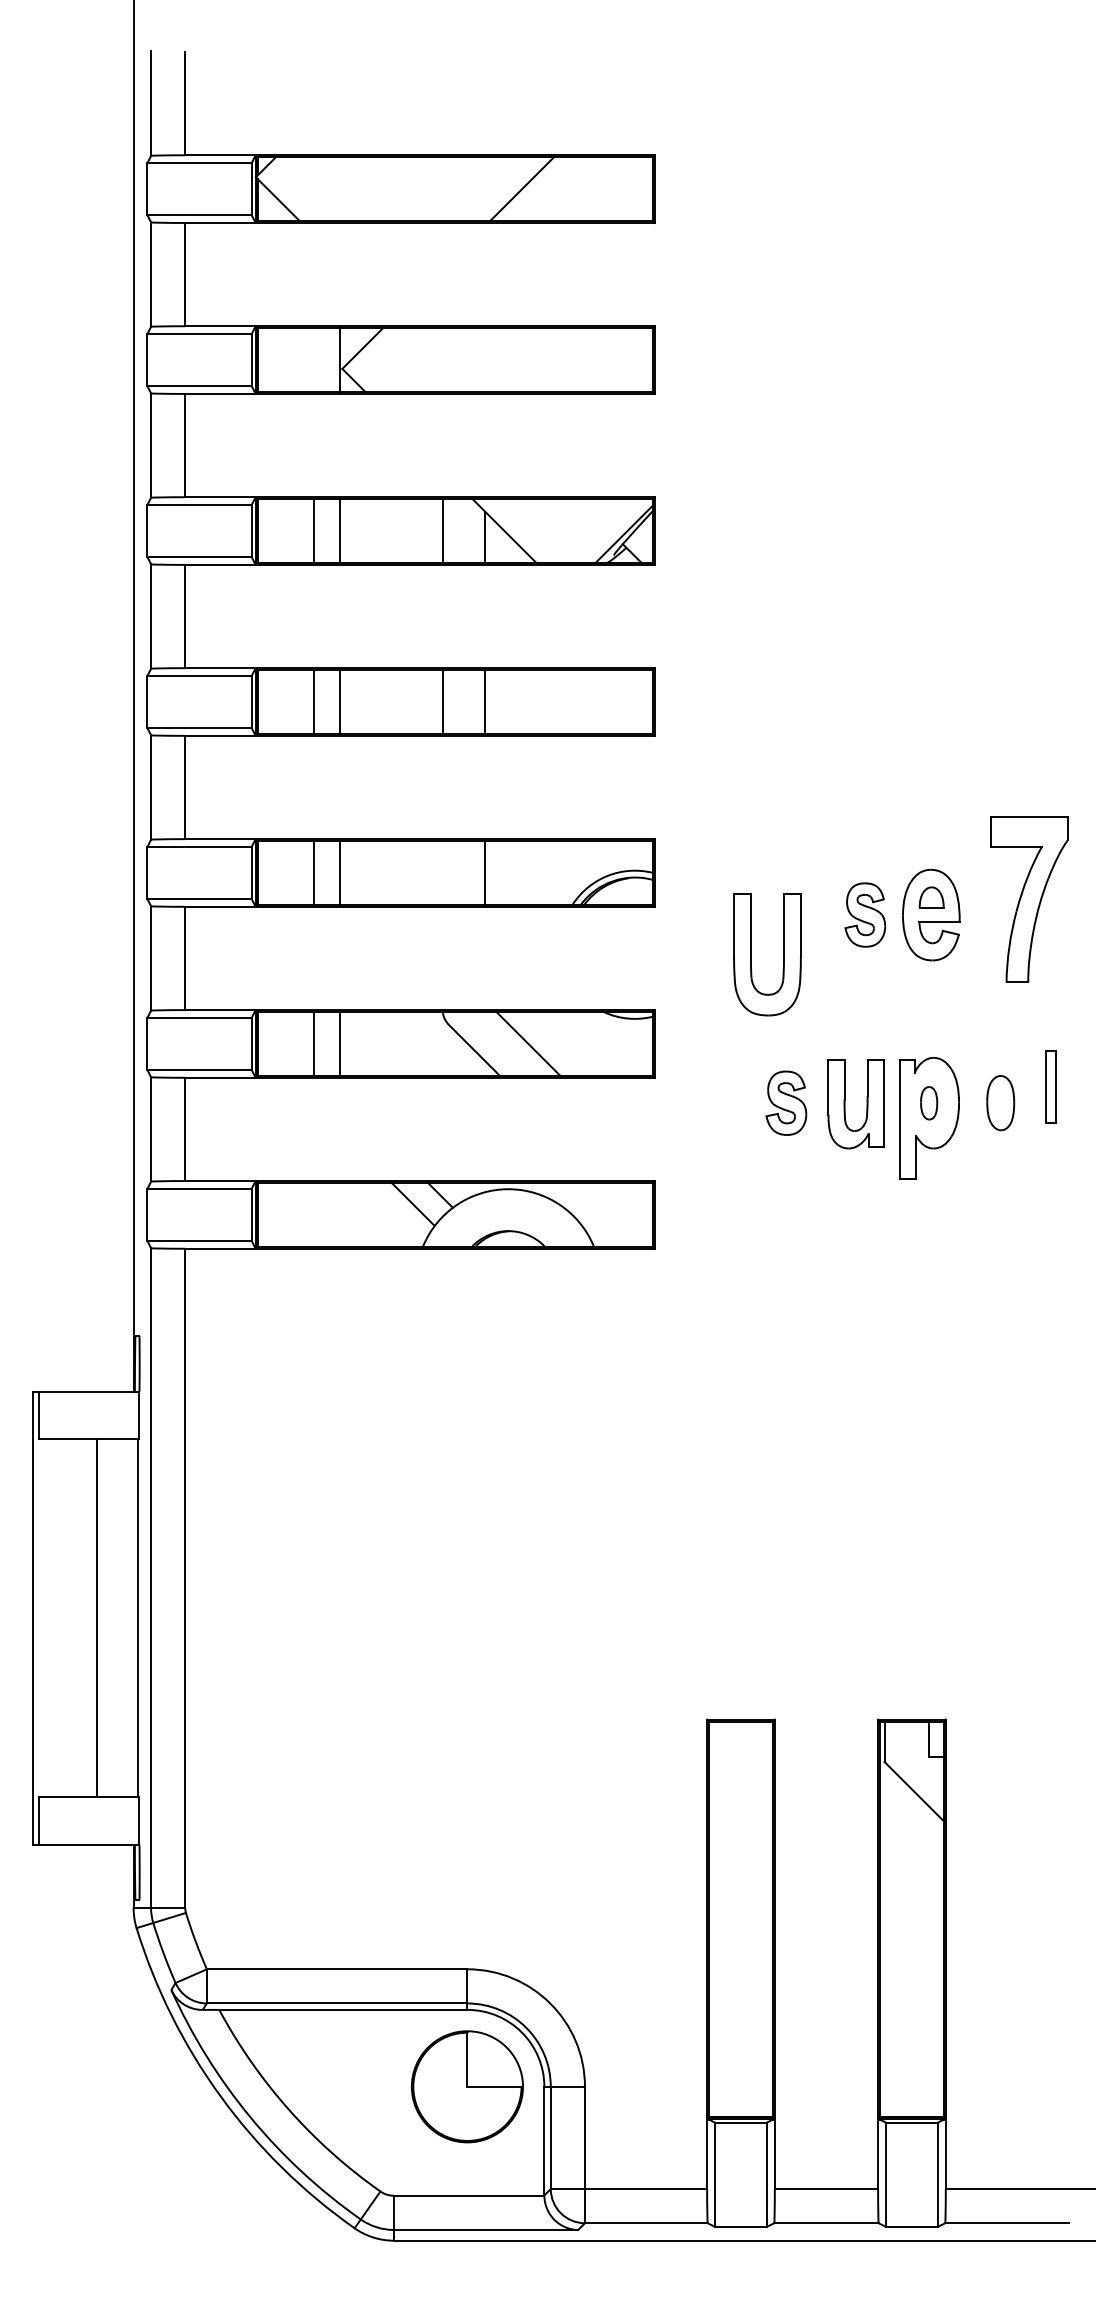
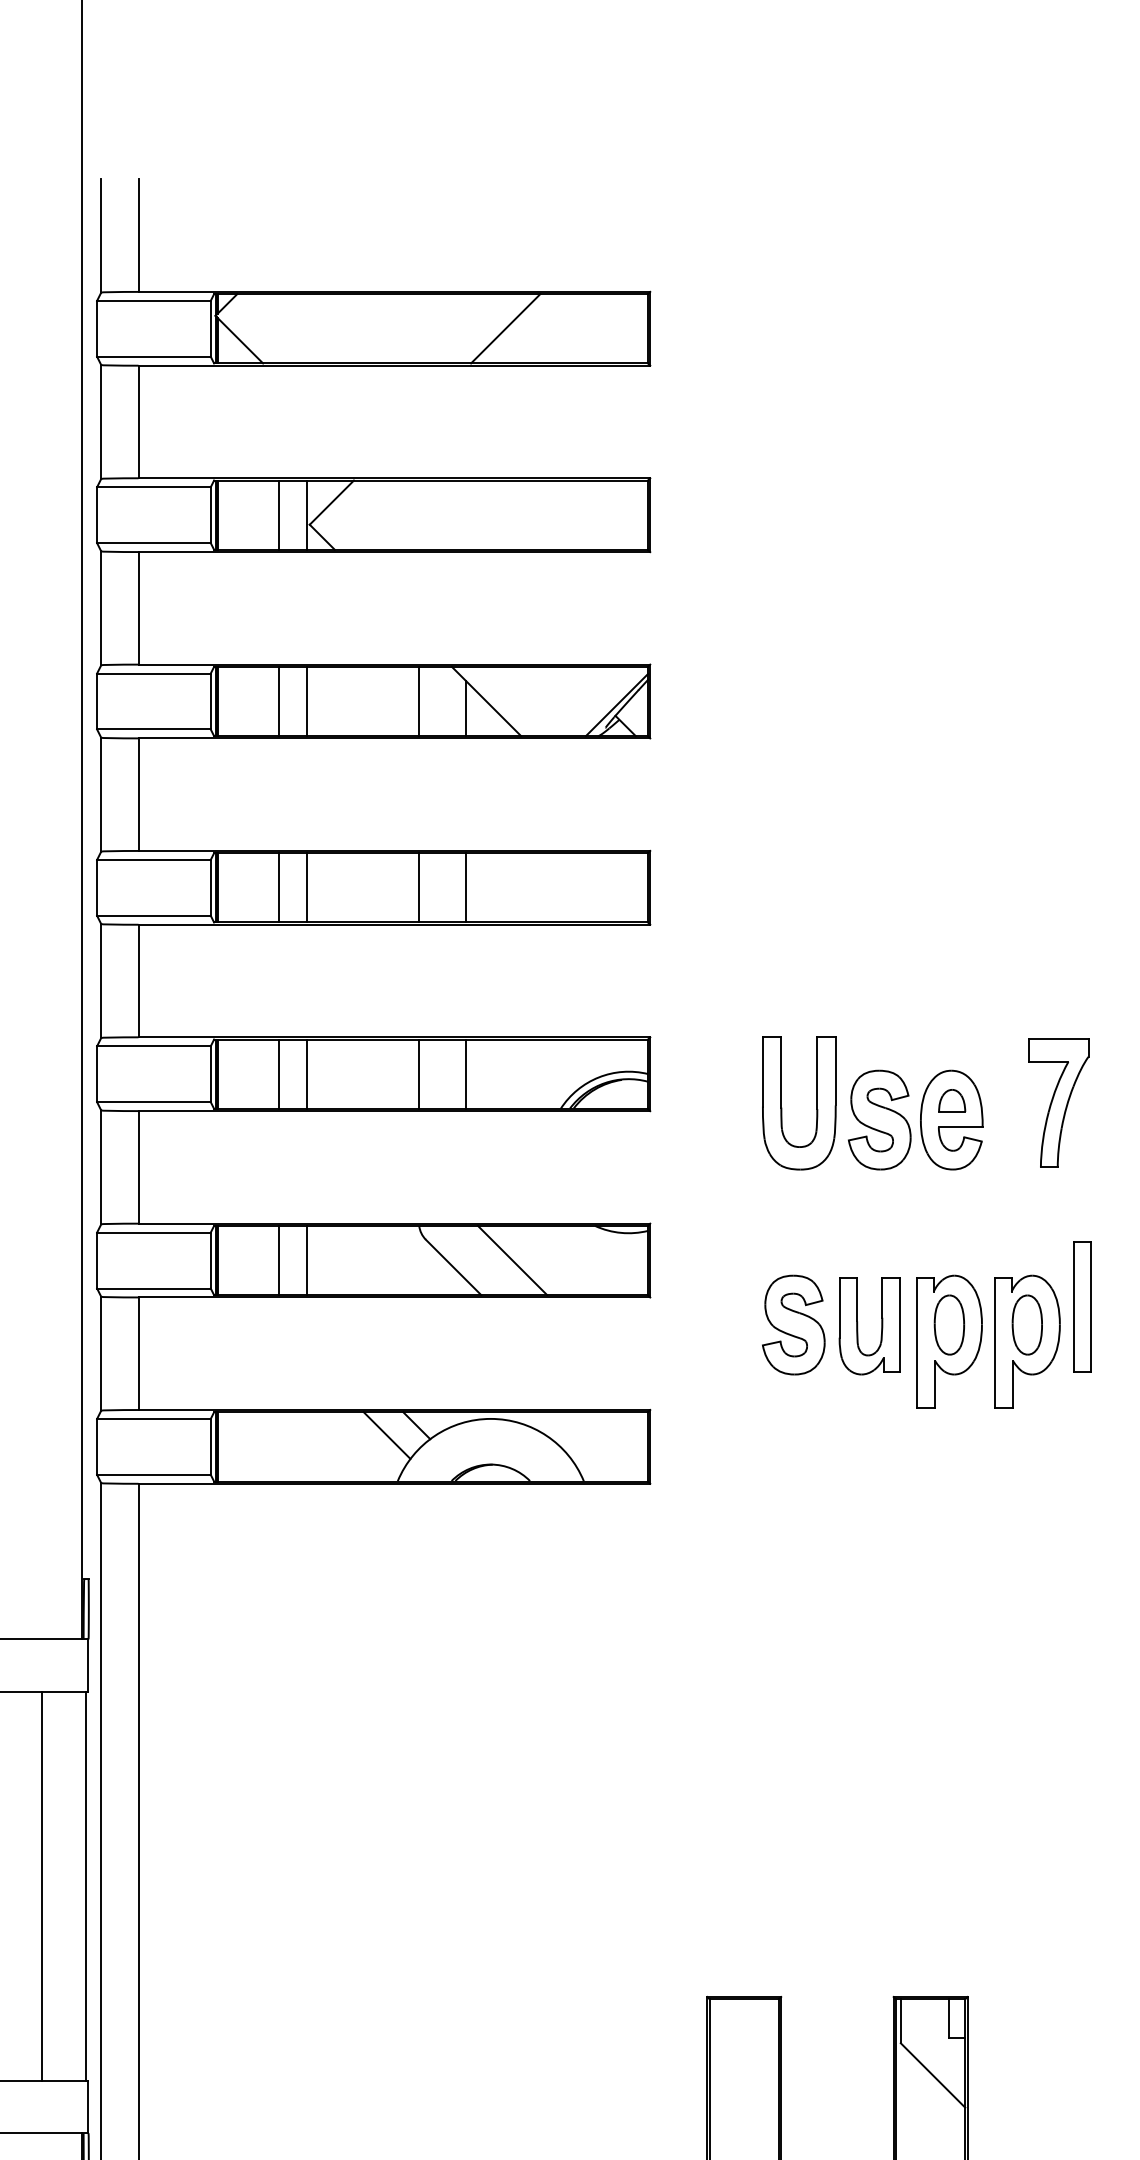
line: (314, 359) -> (279, 514), added
line: (442, 872) -> (418, 1073), added
part: (1029, 898) -> (1058, 1102), size x0.71
part: (865, 914) -> (879, 1119), size x1.43
part: (751, 954) -> (781, 1103), moved
part: (1050, 1086) -> (1081, 1306), size x1.67
part: (786, 1103) -> (793, 1325), size x1.43
part: (928, 1103) -> (948, 1325), size x1.67
part: (1000, 1118) -> (1027, 1341), added

